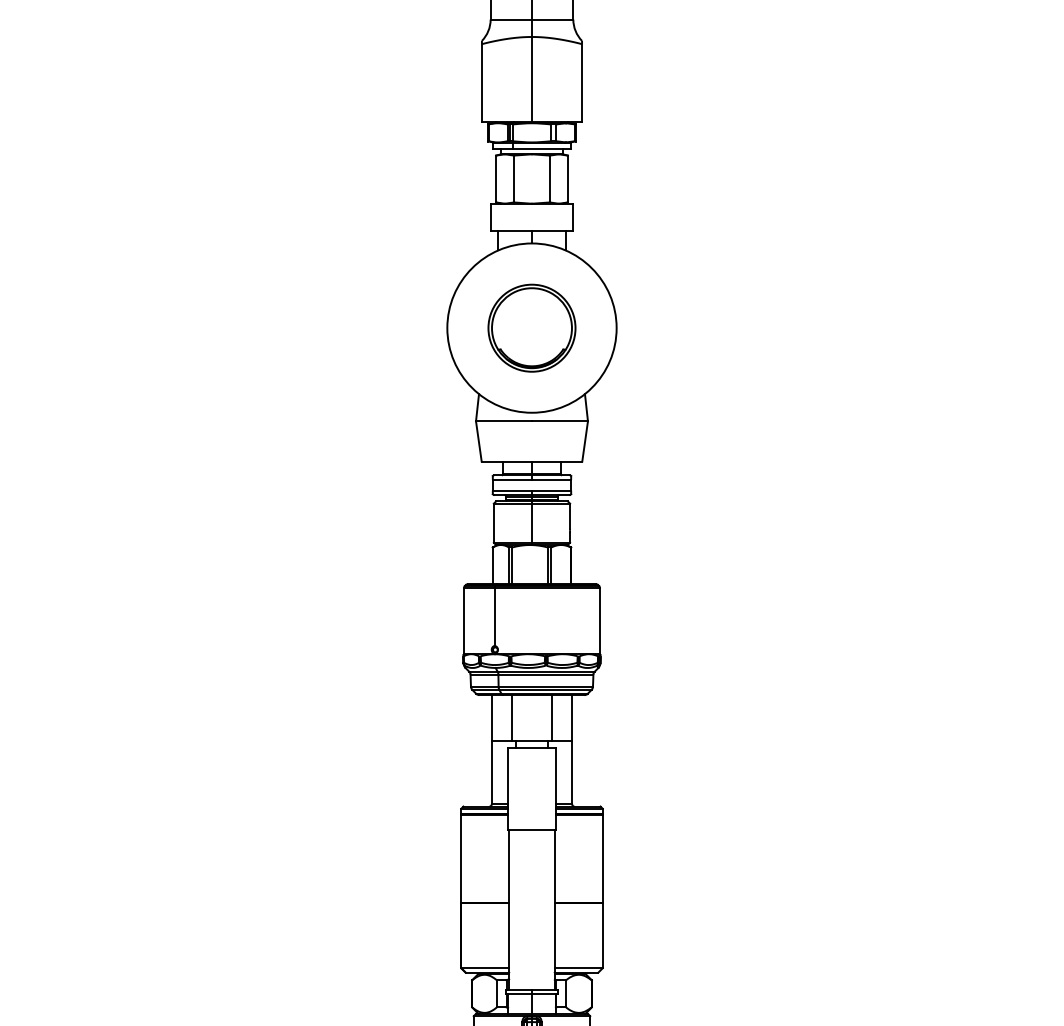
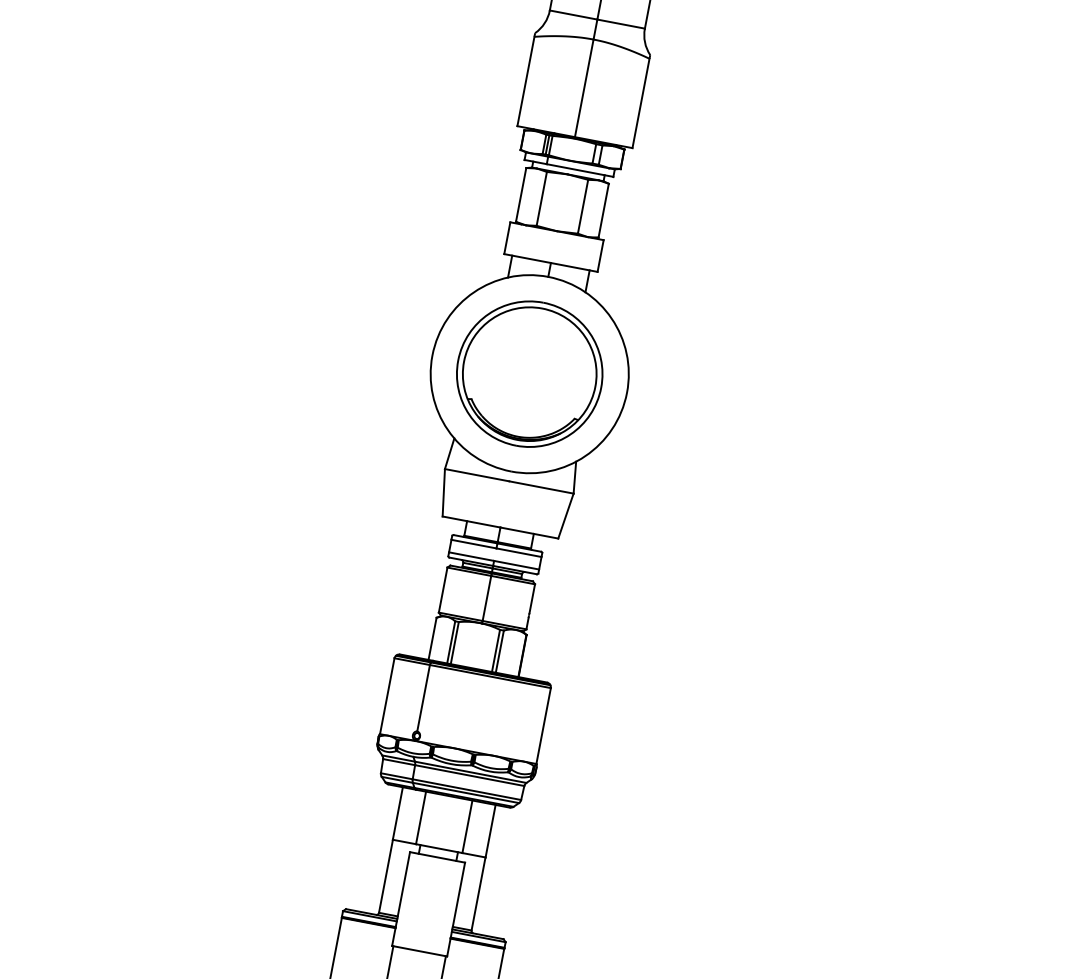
part: (531, 328) -> (529, 374), size x1.43

